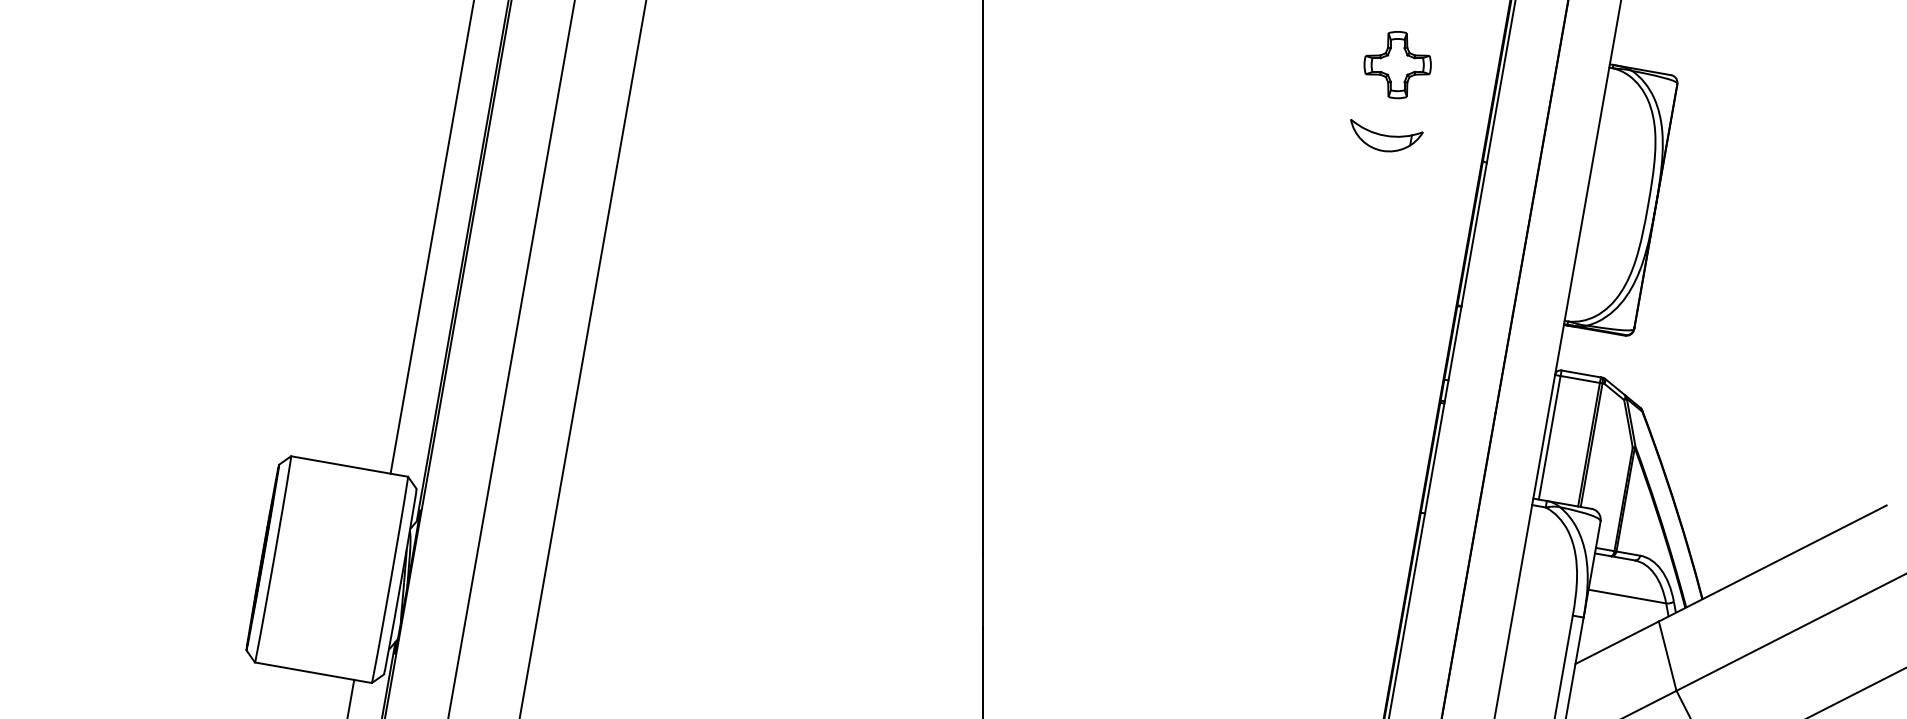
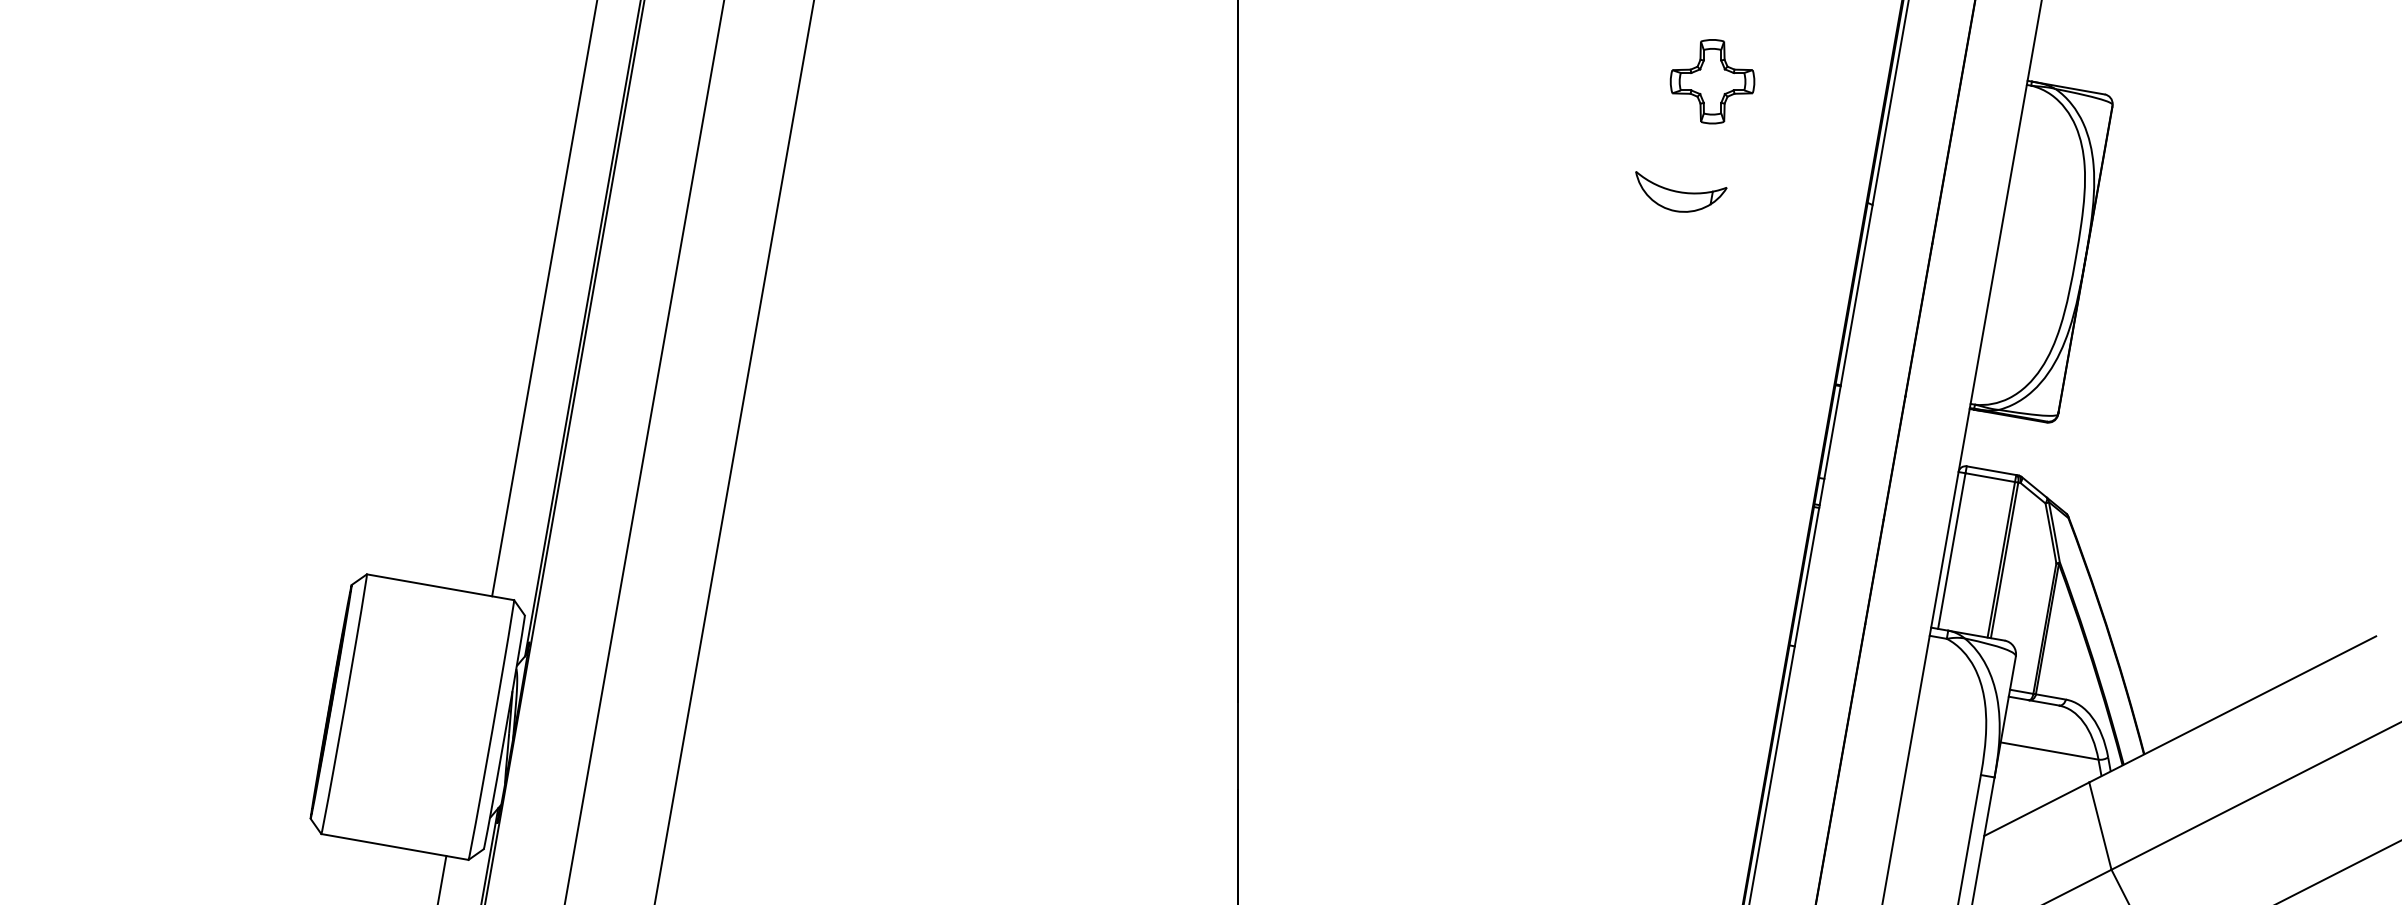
part: (1397, 65) -> (1712, 82), moved
part: (1386, 135) -> (1680, 191), moved

